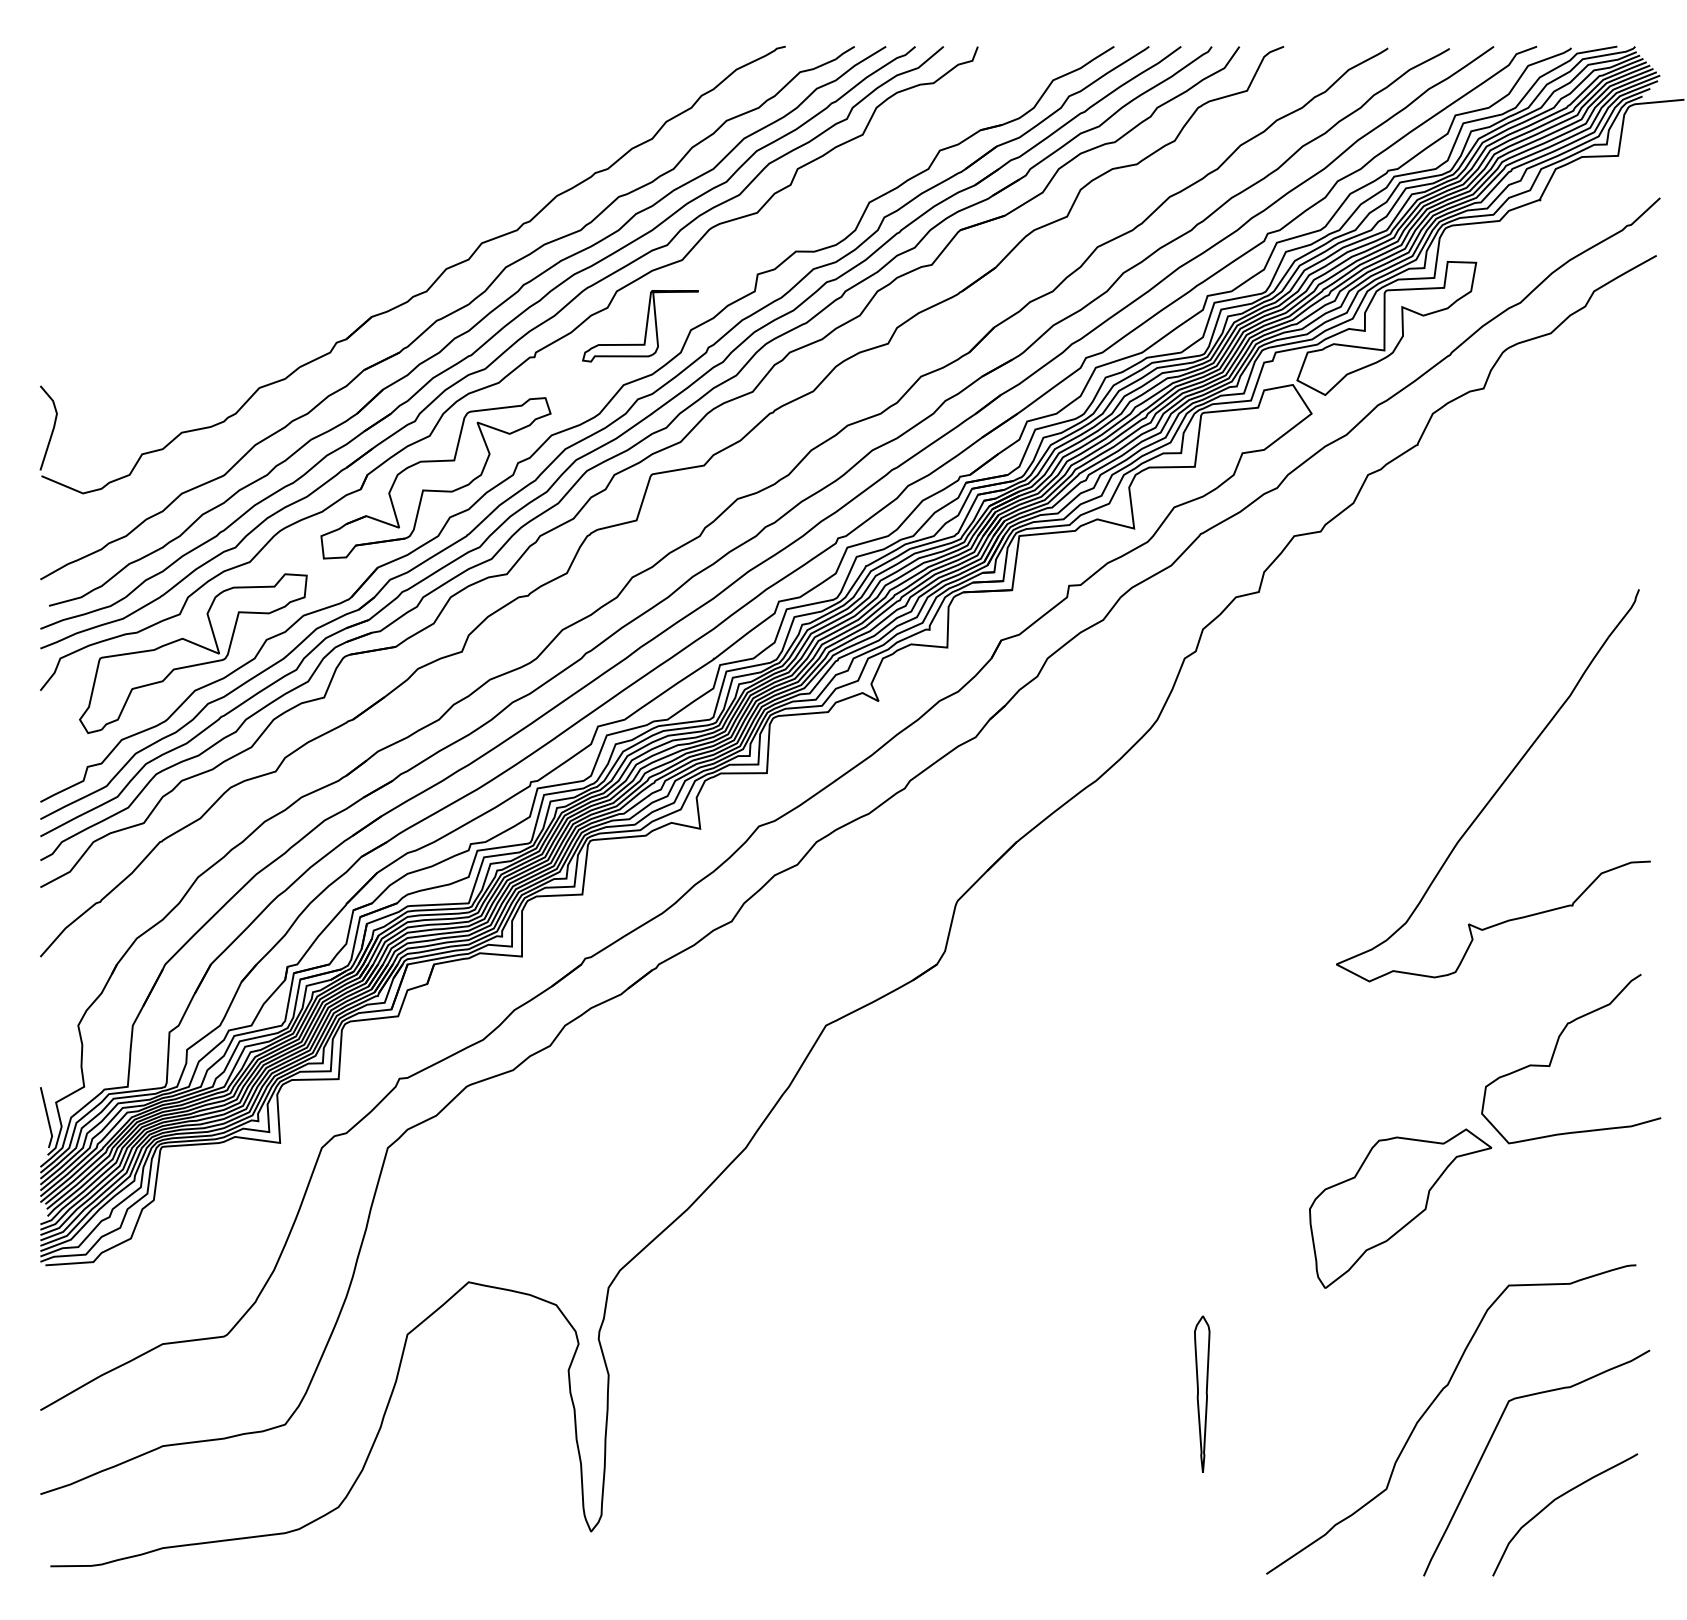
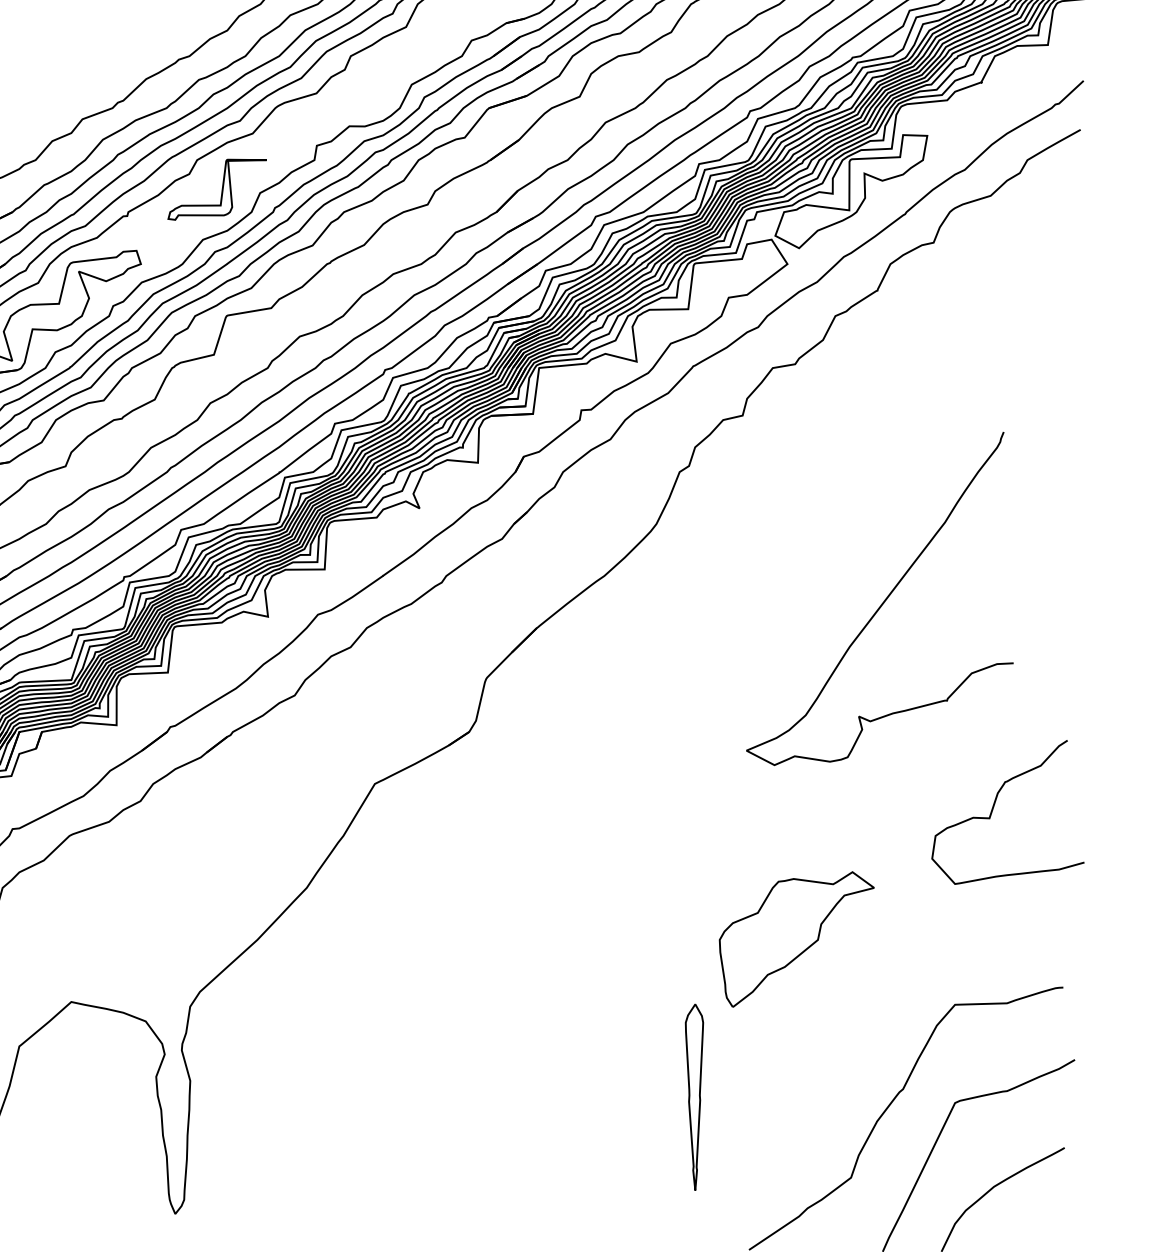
curve: (1497, 788) -> (883, 601), moved
part: (1400, 1208) -> (796, 939), moved
part: (1202, 1393) -> (694, 1096), size x1.4

